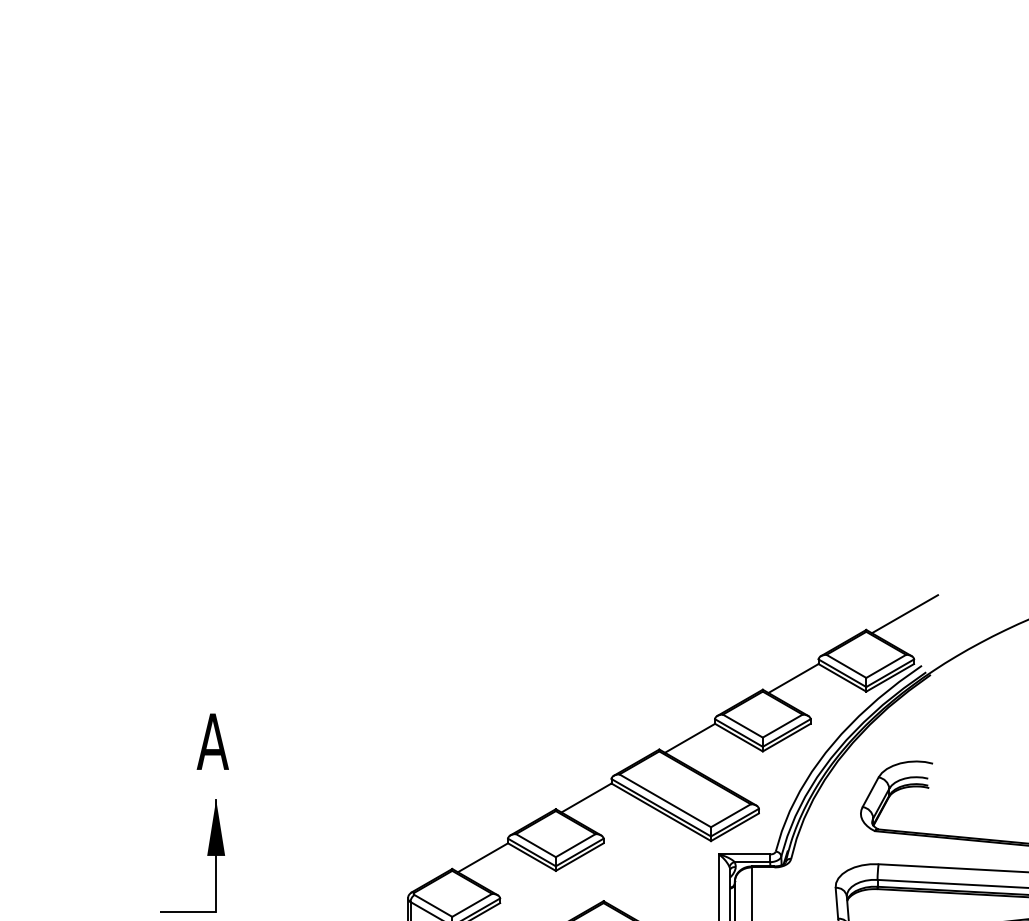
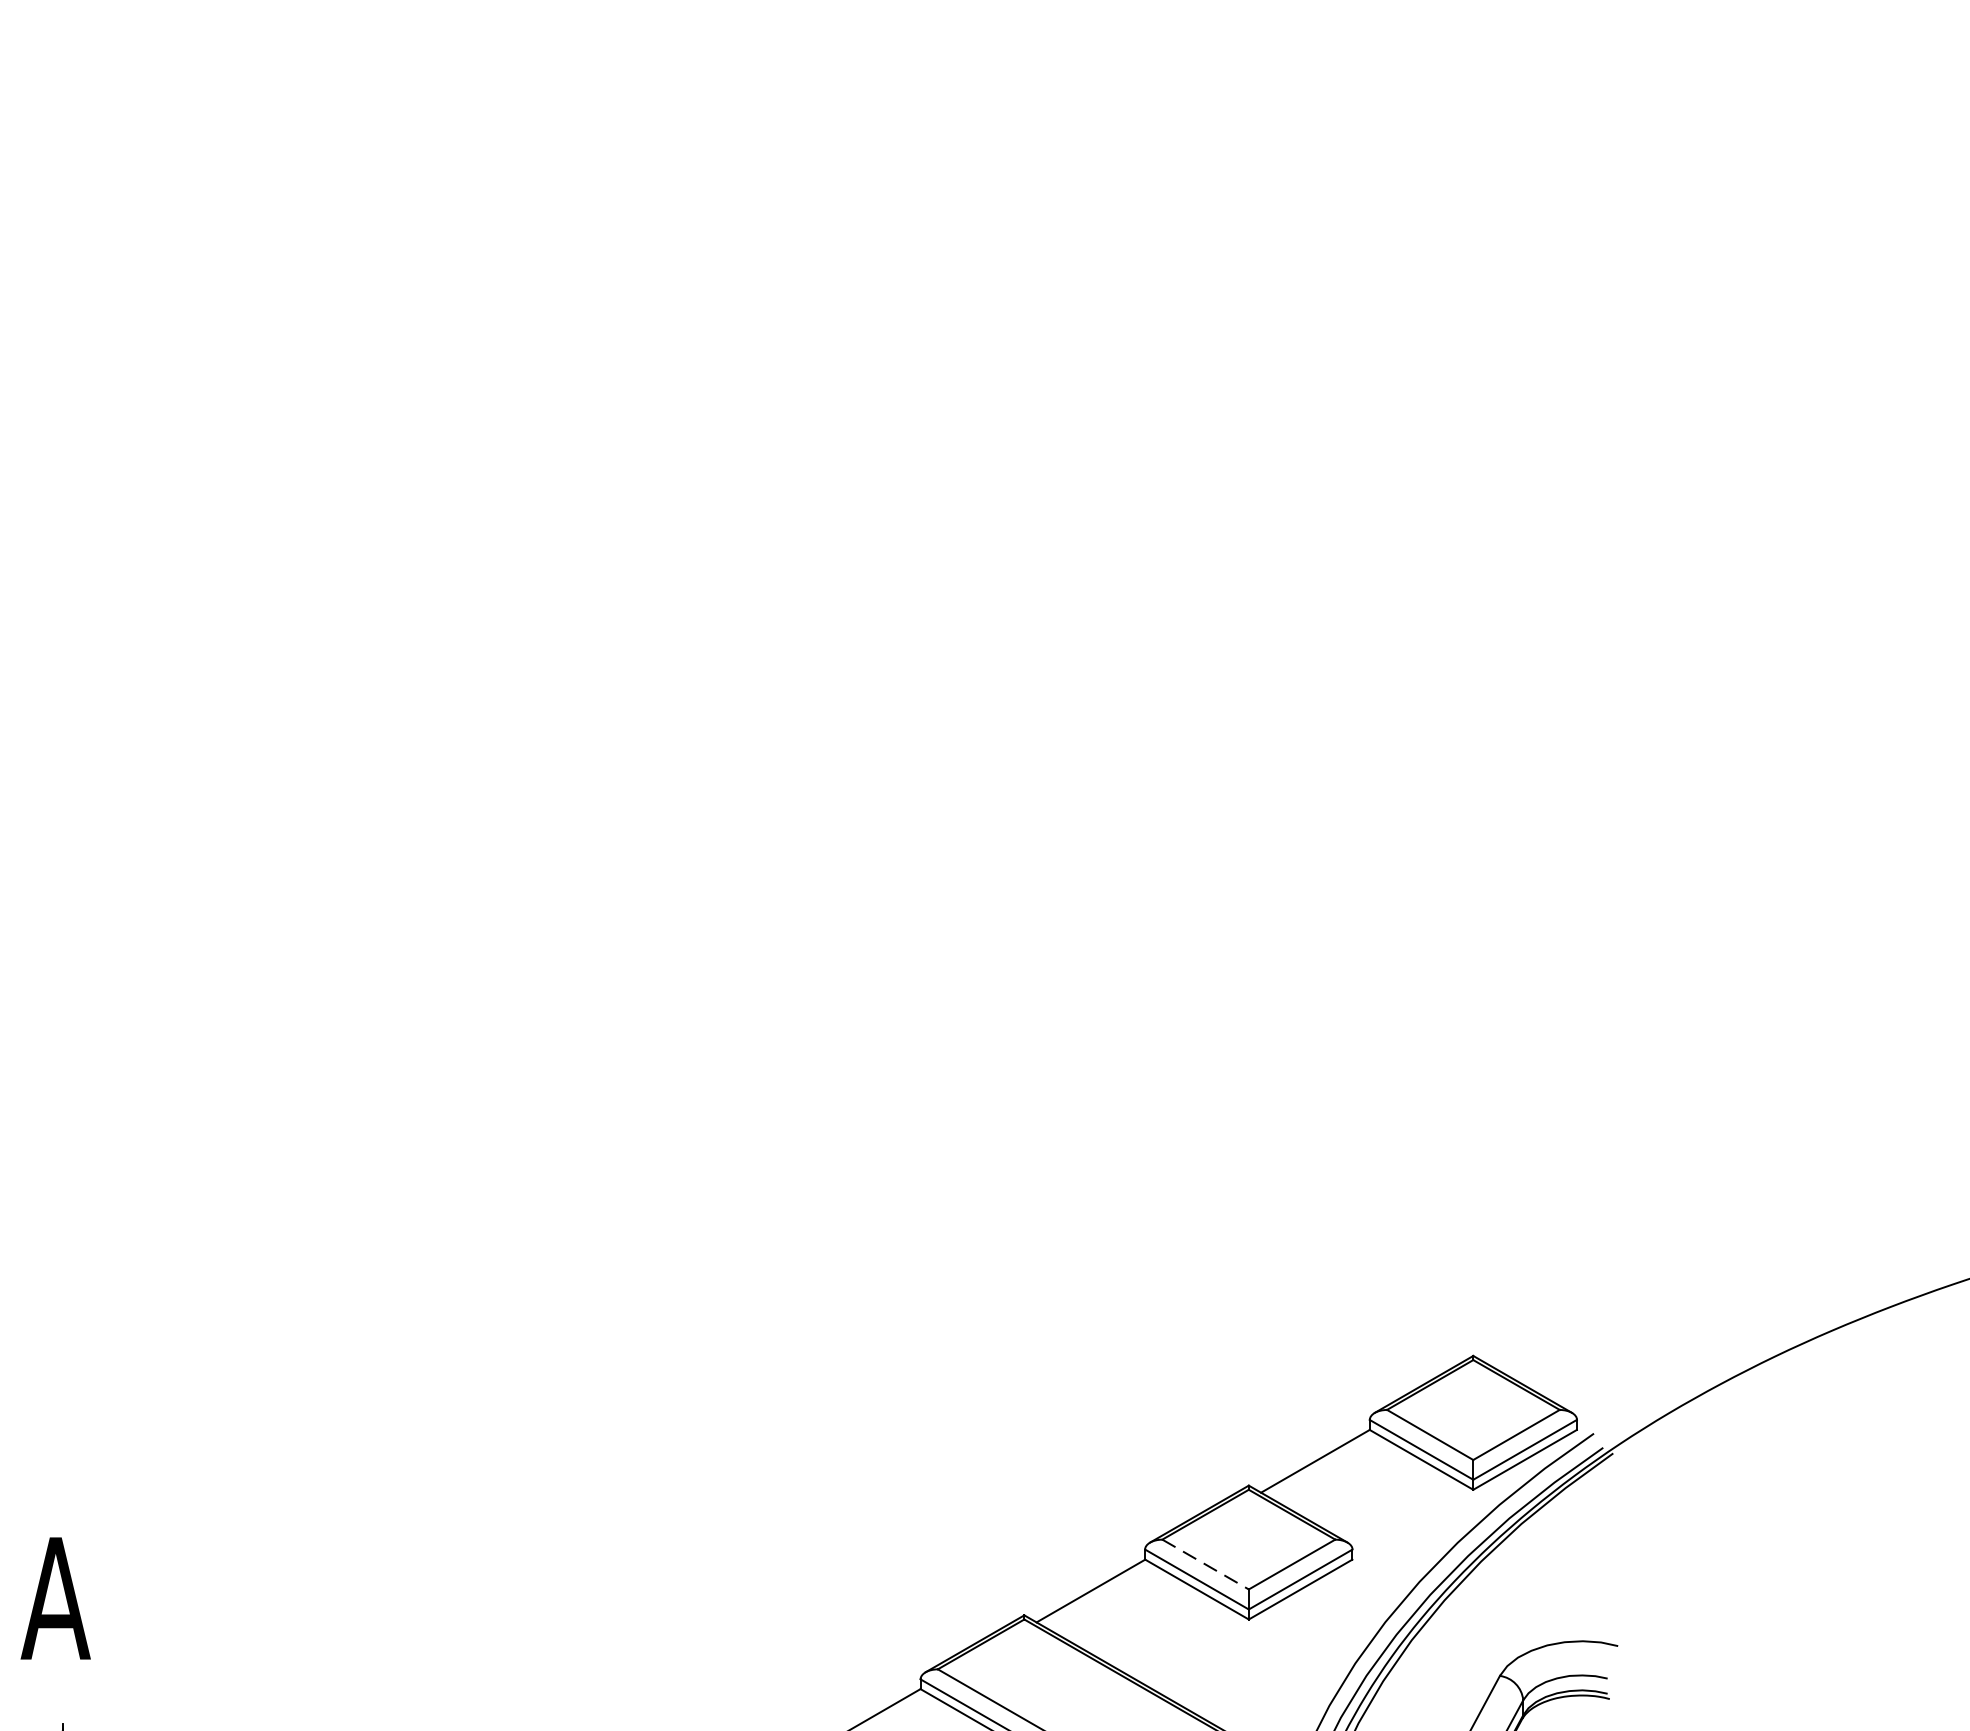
line: (904, 614) -> (1556, 1322), removed
line: (743, 726) -> (1206, 1565), solid -> dashed

